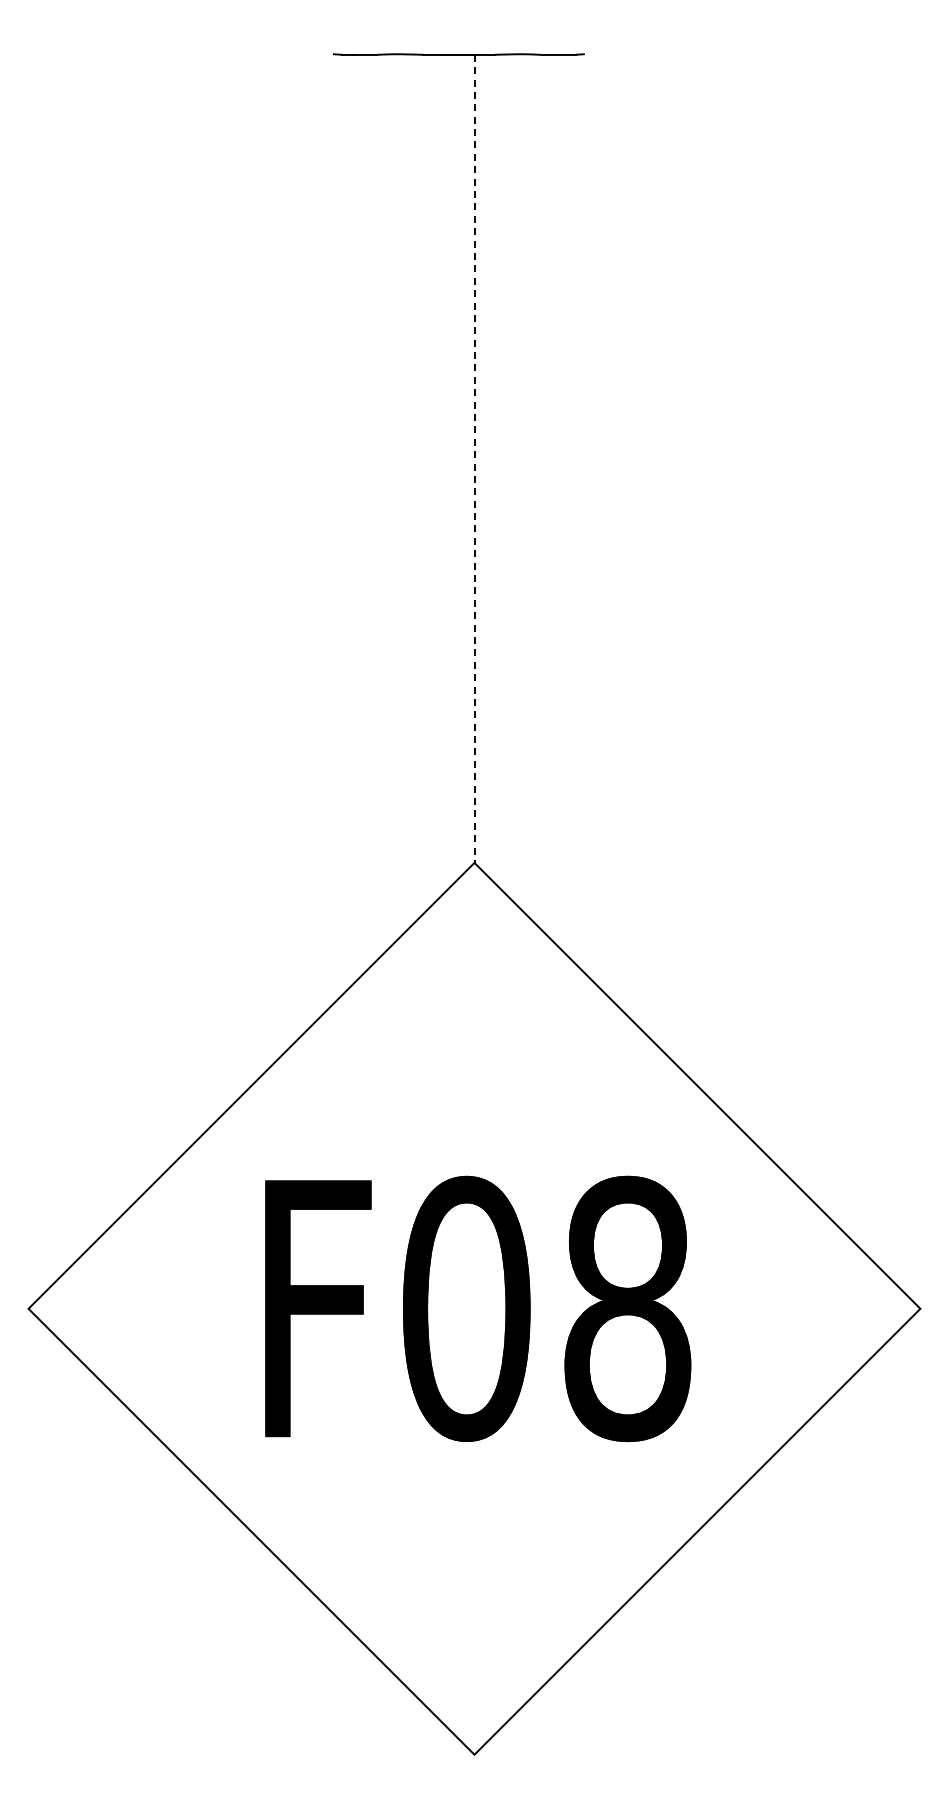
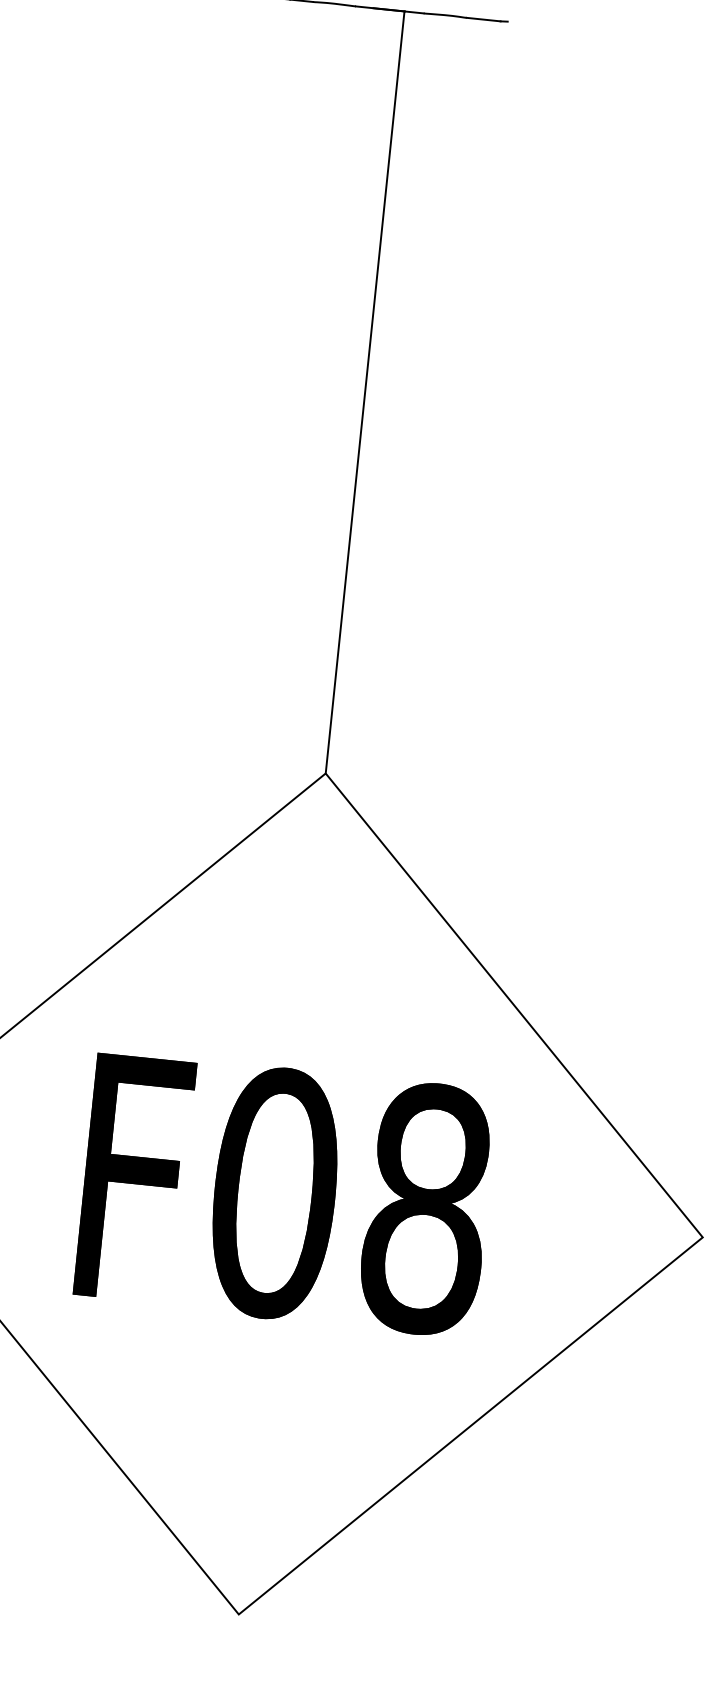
line: (474, 459) -> (365, 393), dashed -> solid

